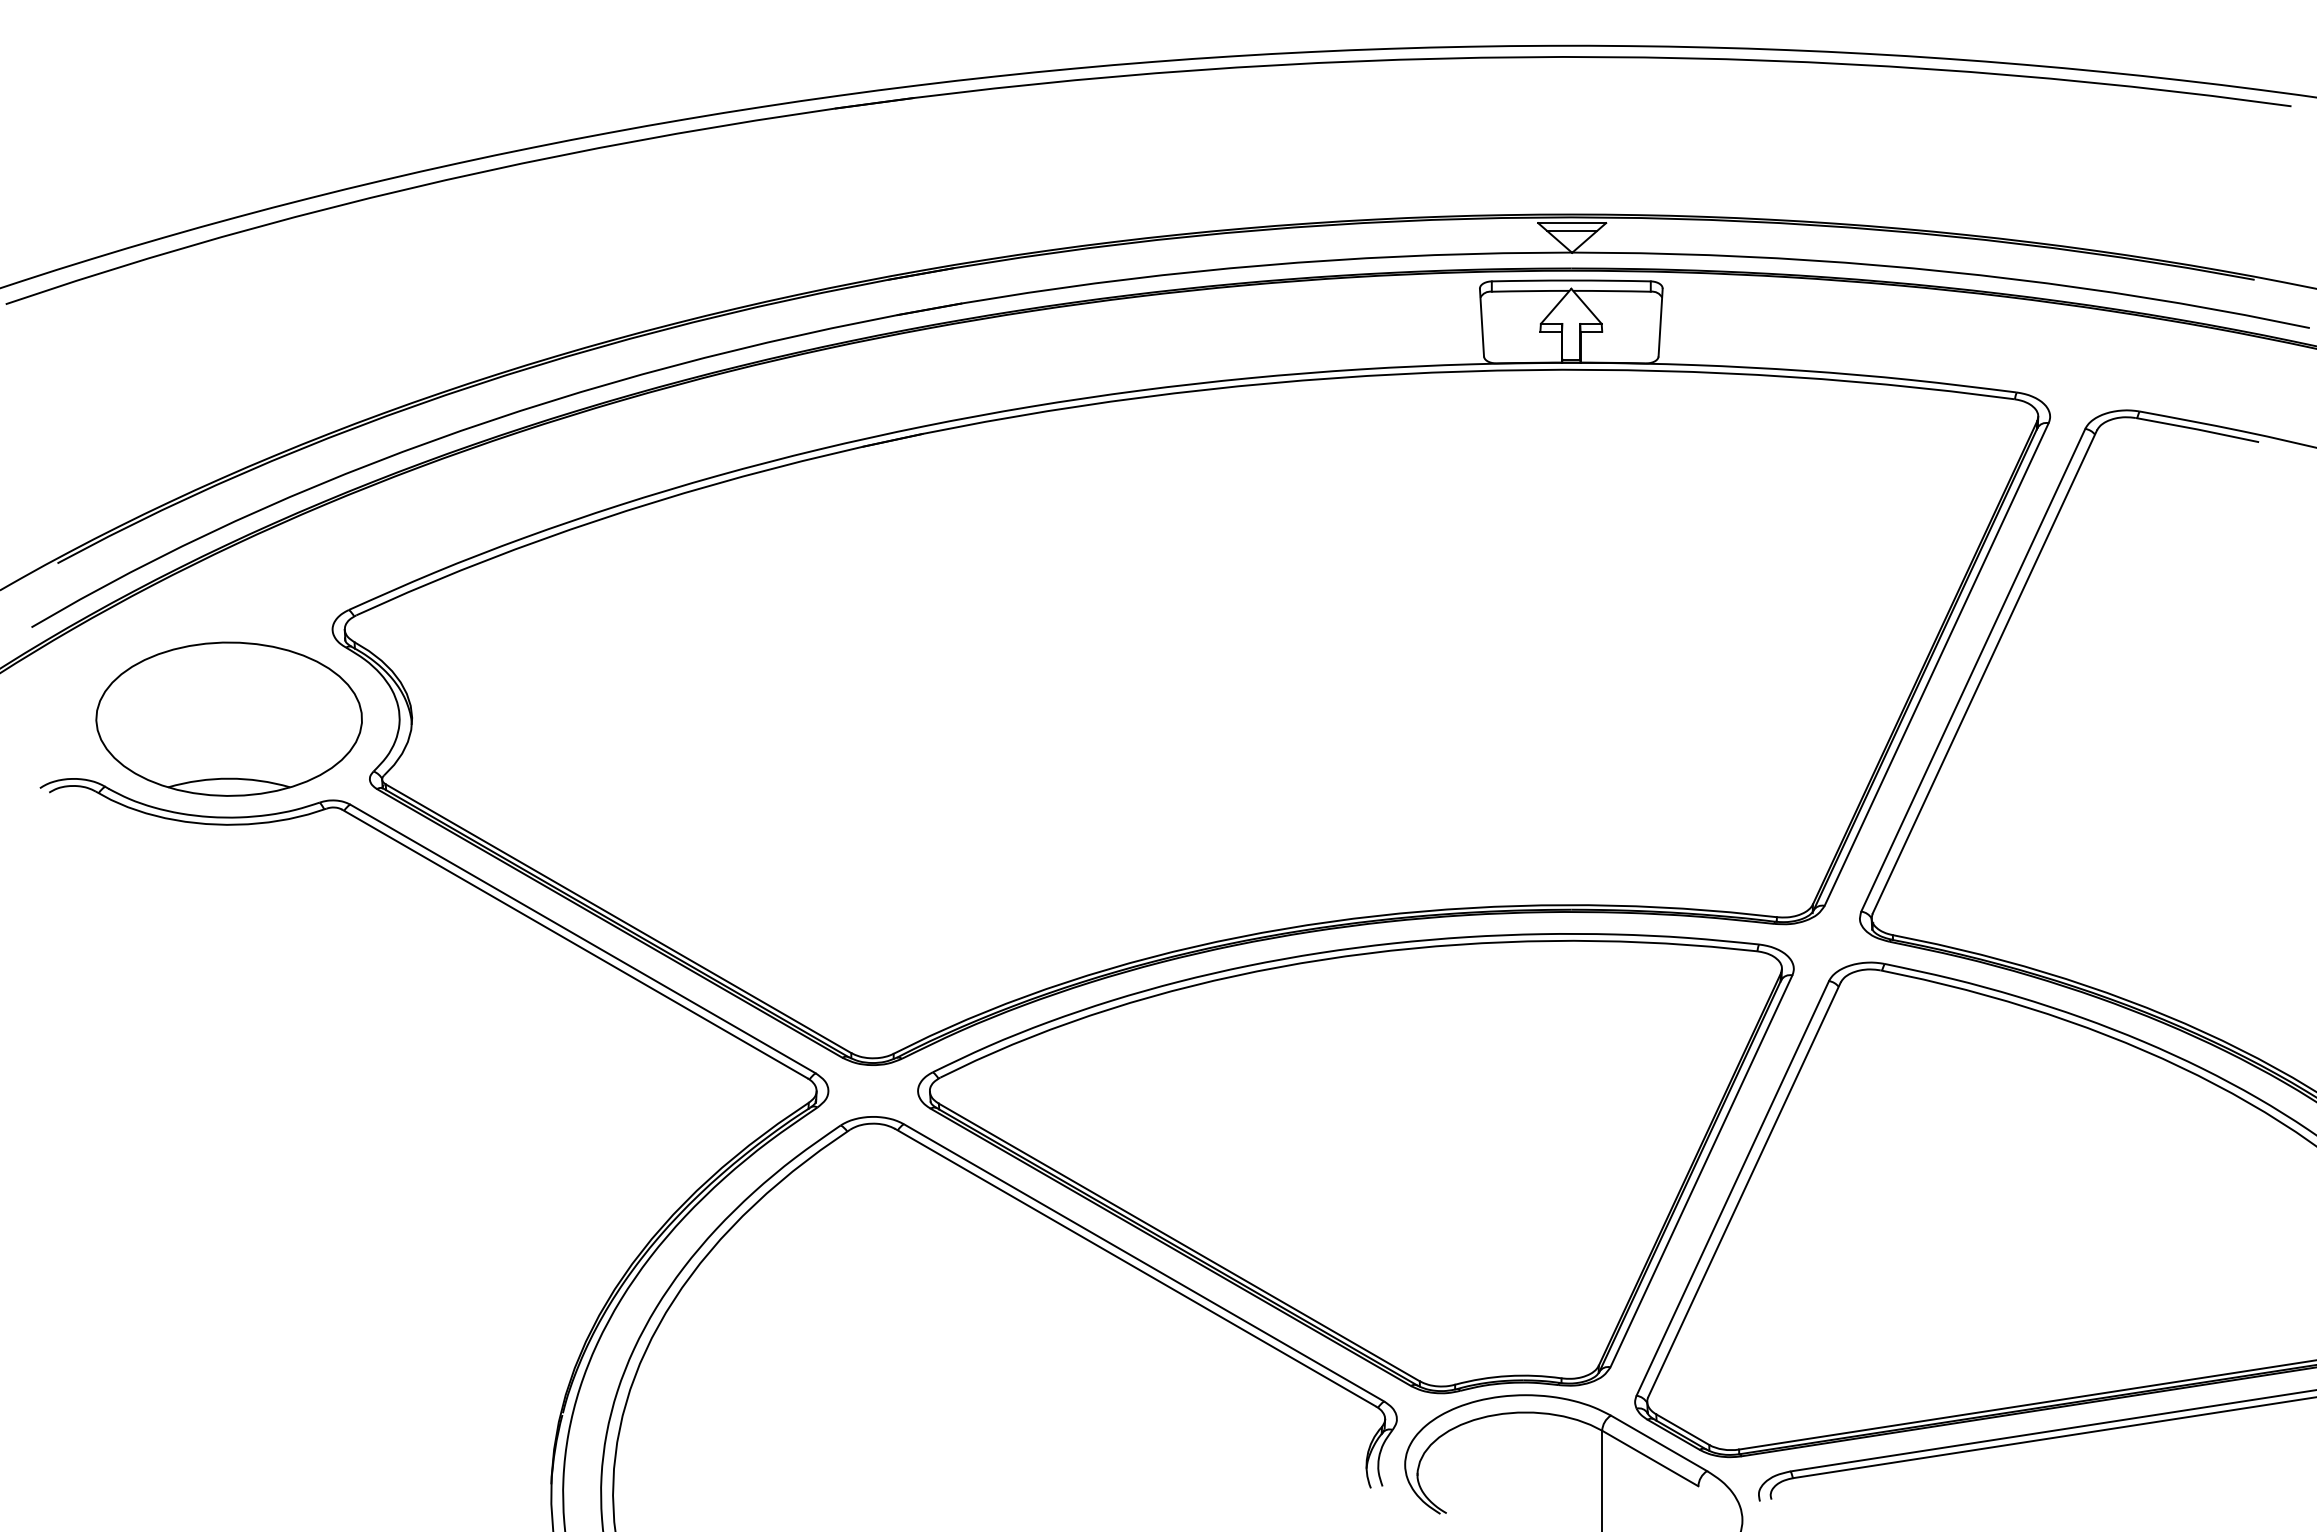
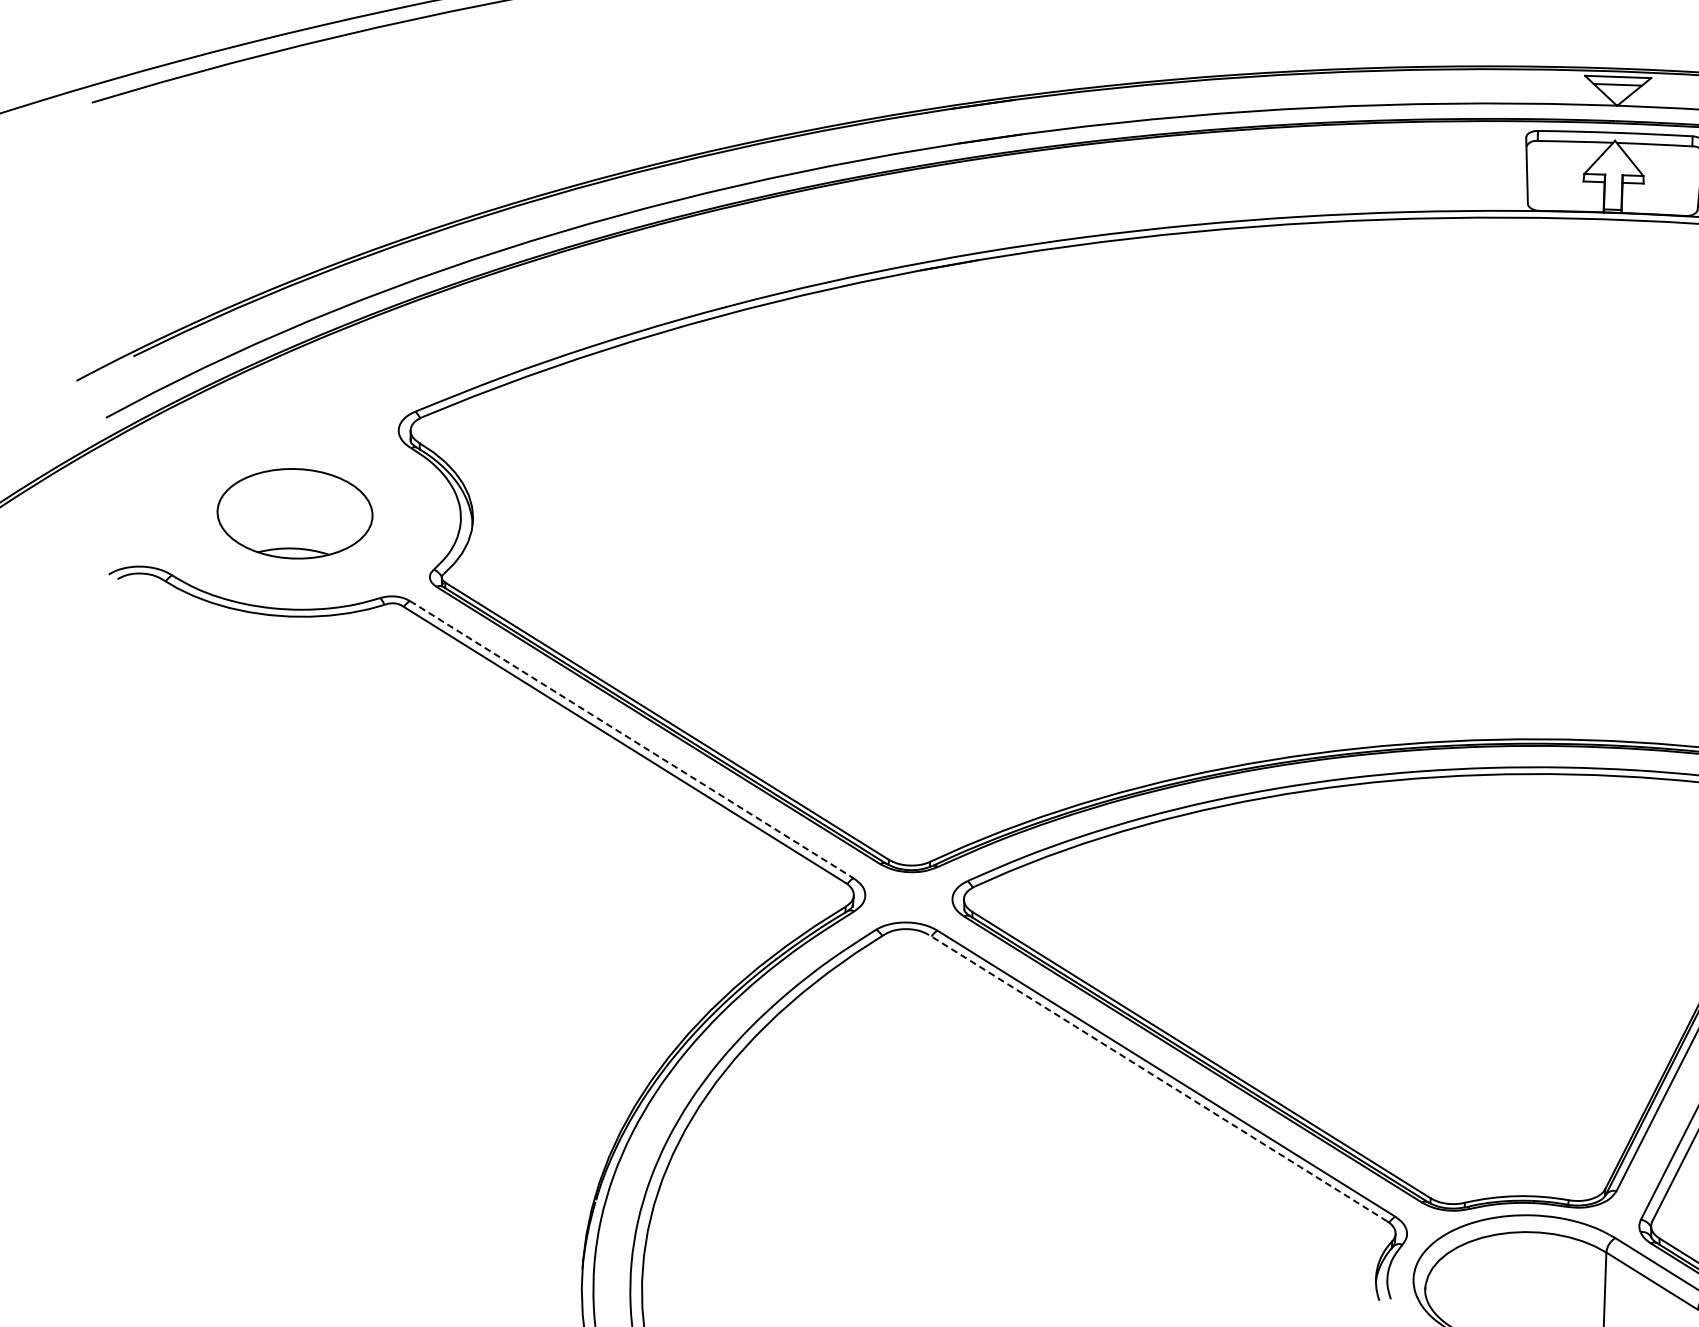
part: (228, 718) -> (294, 513), size x0.6
line: (583, 938) -> (632, 739), solid -> dashed
line: (1135, 1267) -> (1157, 1077), solid -> dashed

